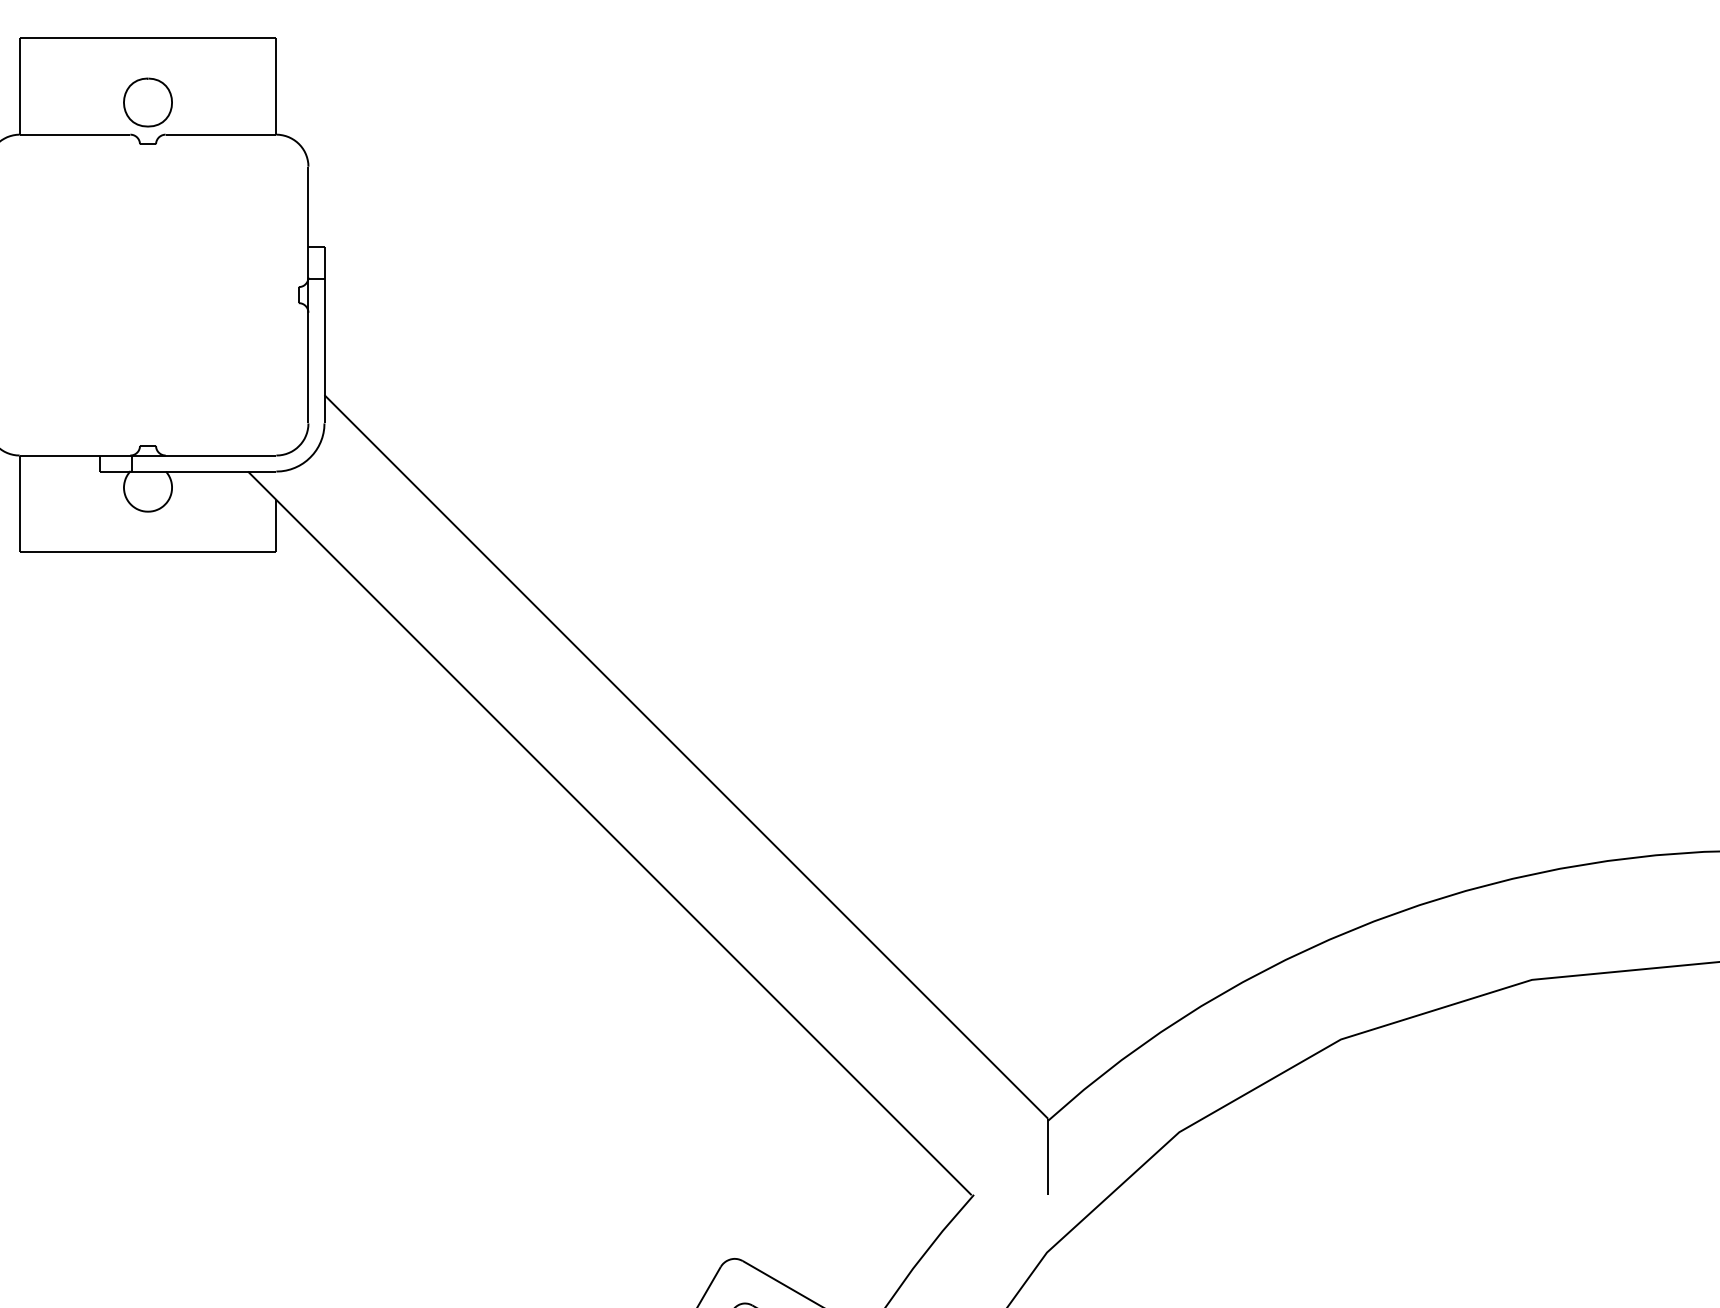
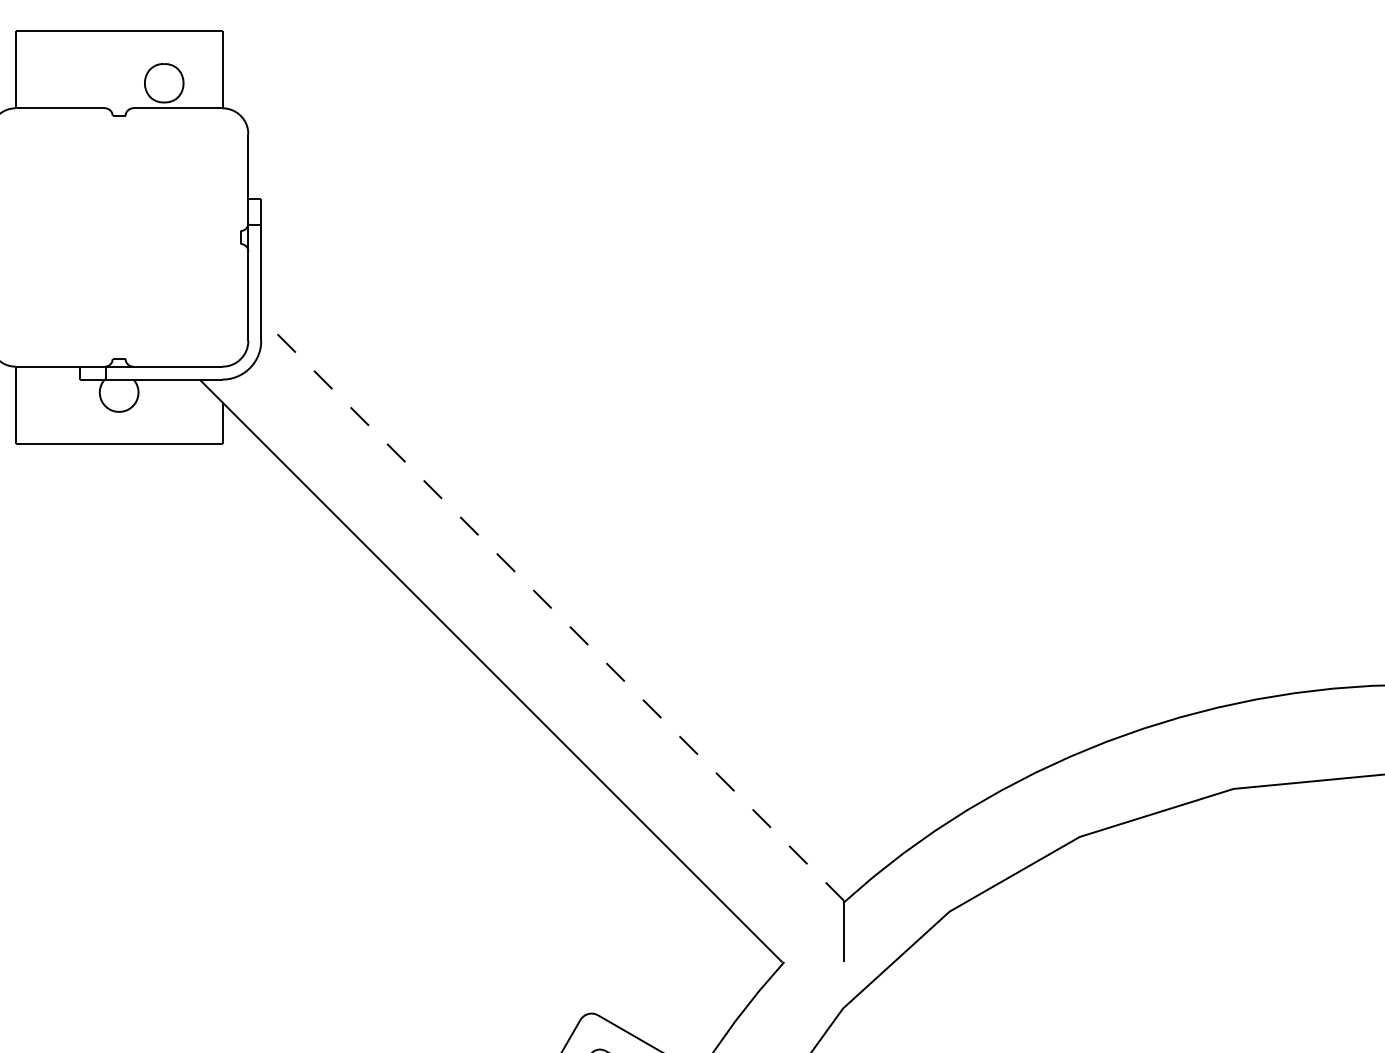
part: (147, 102) -> (163, 83), moved
line: (686, 756) -> (552, 609), solid -> dashed

